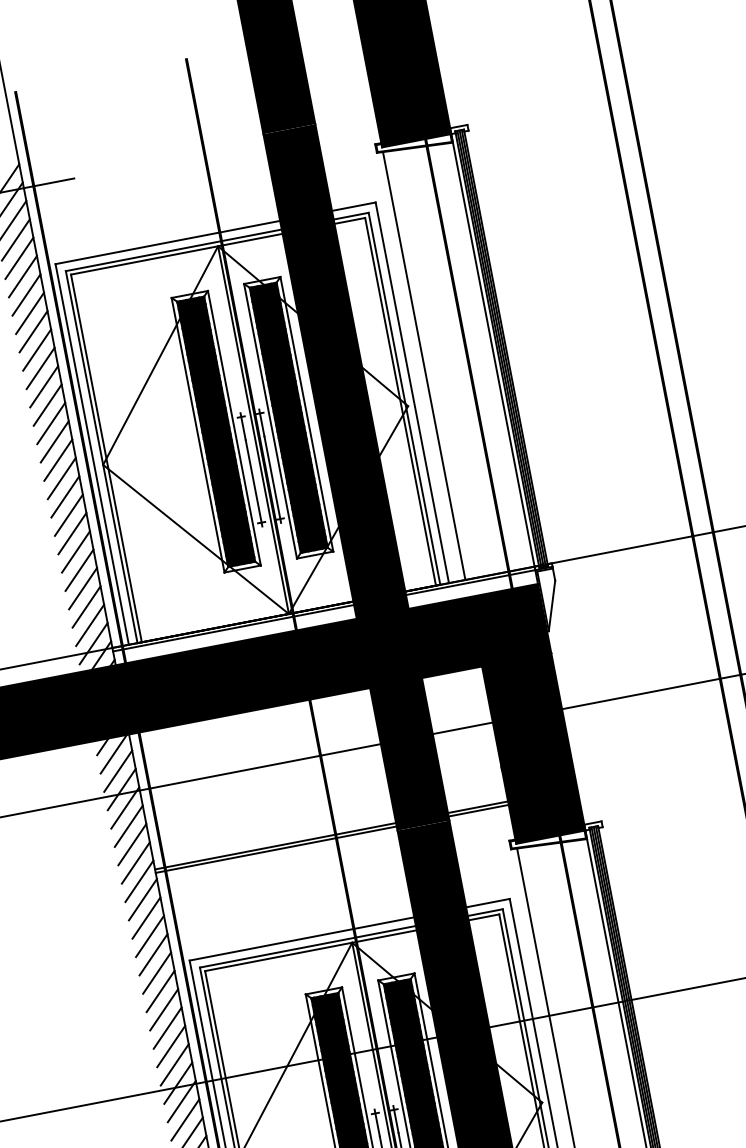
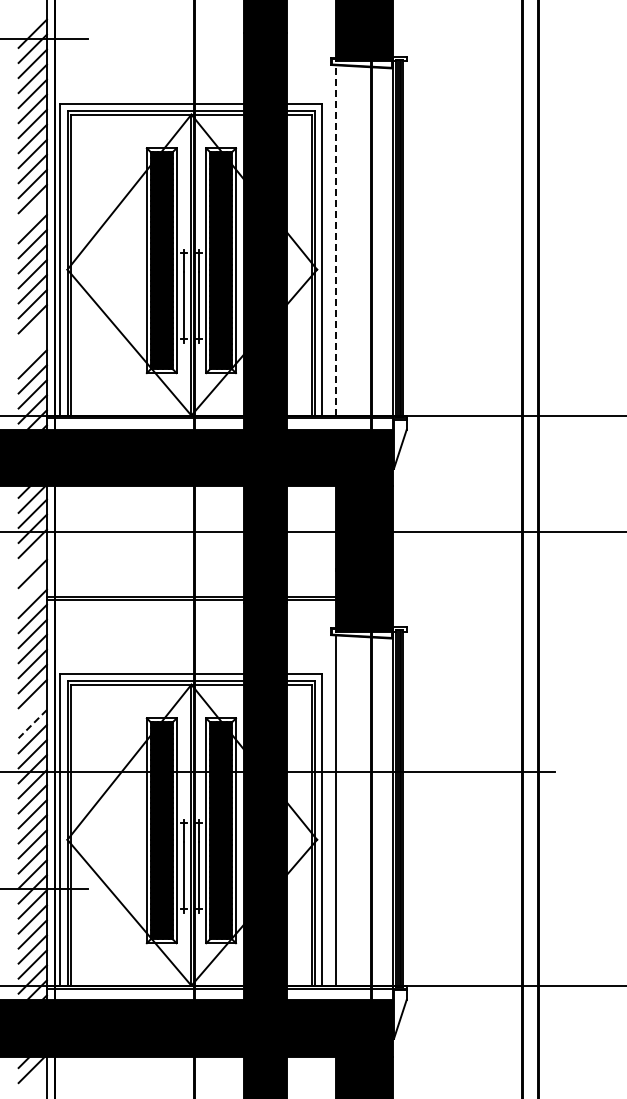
line: (423, 364) -> (335, 239), solid -> dashed
line: (47, 404) -> (32, 213), removed
line: (75, 552) -> (32, 334), removed
line: (79, 570) -> (32, 349), removed
line: (128, 825) -> (32, 558), removed
line: (135, 862) -> (32, 588), removed
line: (163, 1009) -> (32, 708), removed
line: (168, 1027) -> (33, 723), solid -> dashed

